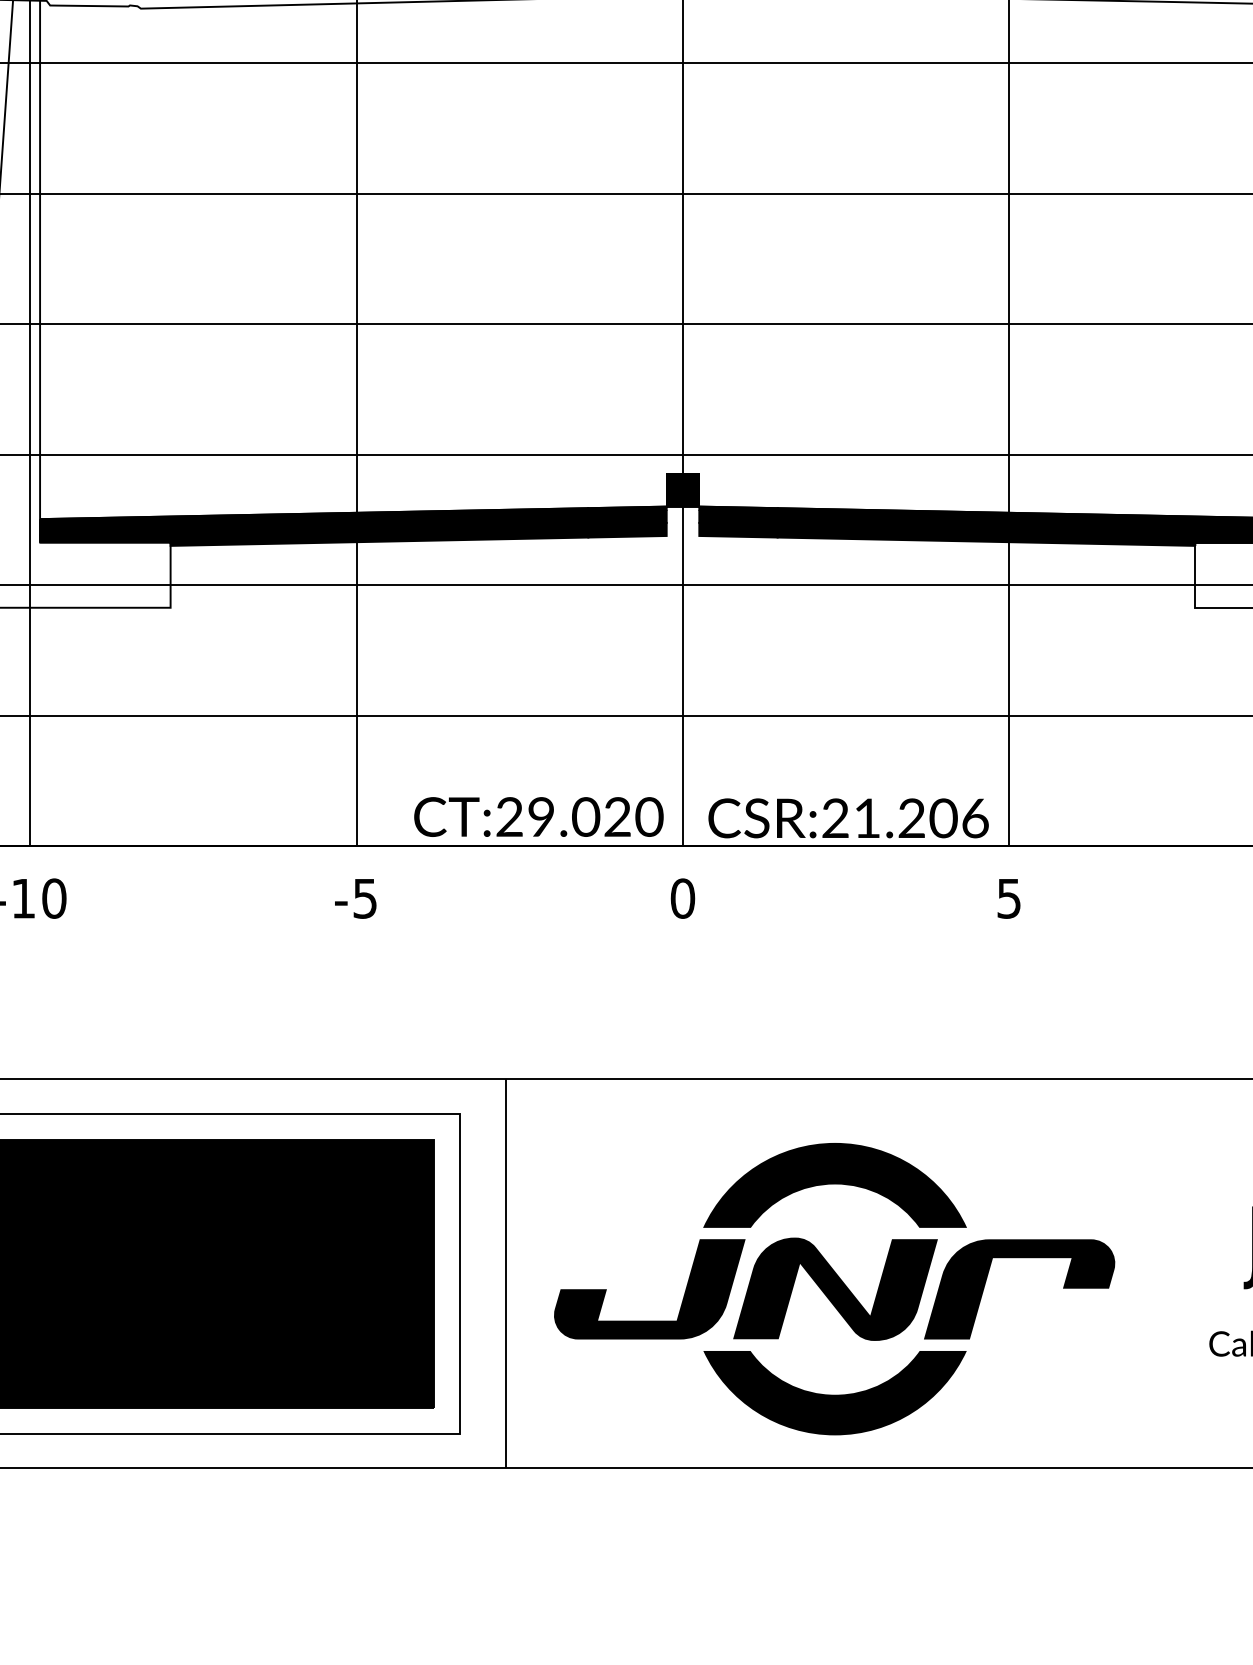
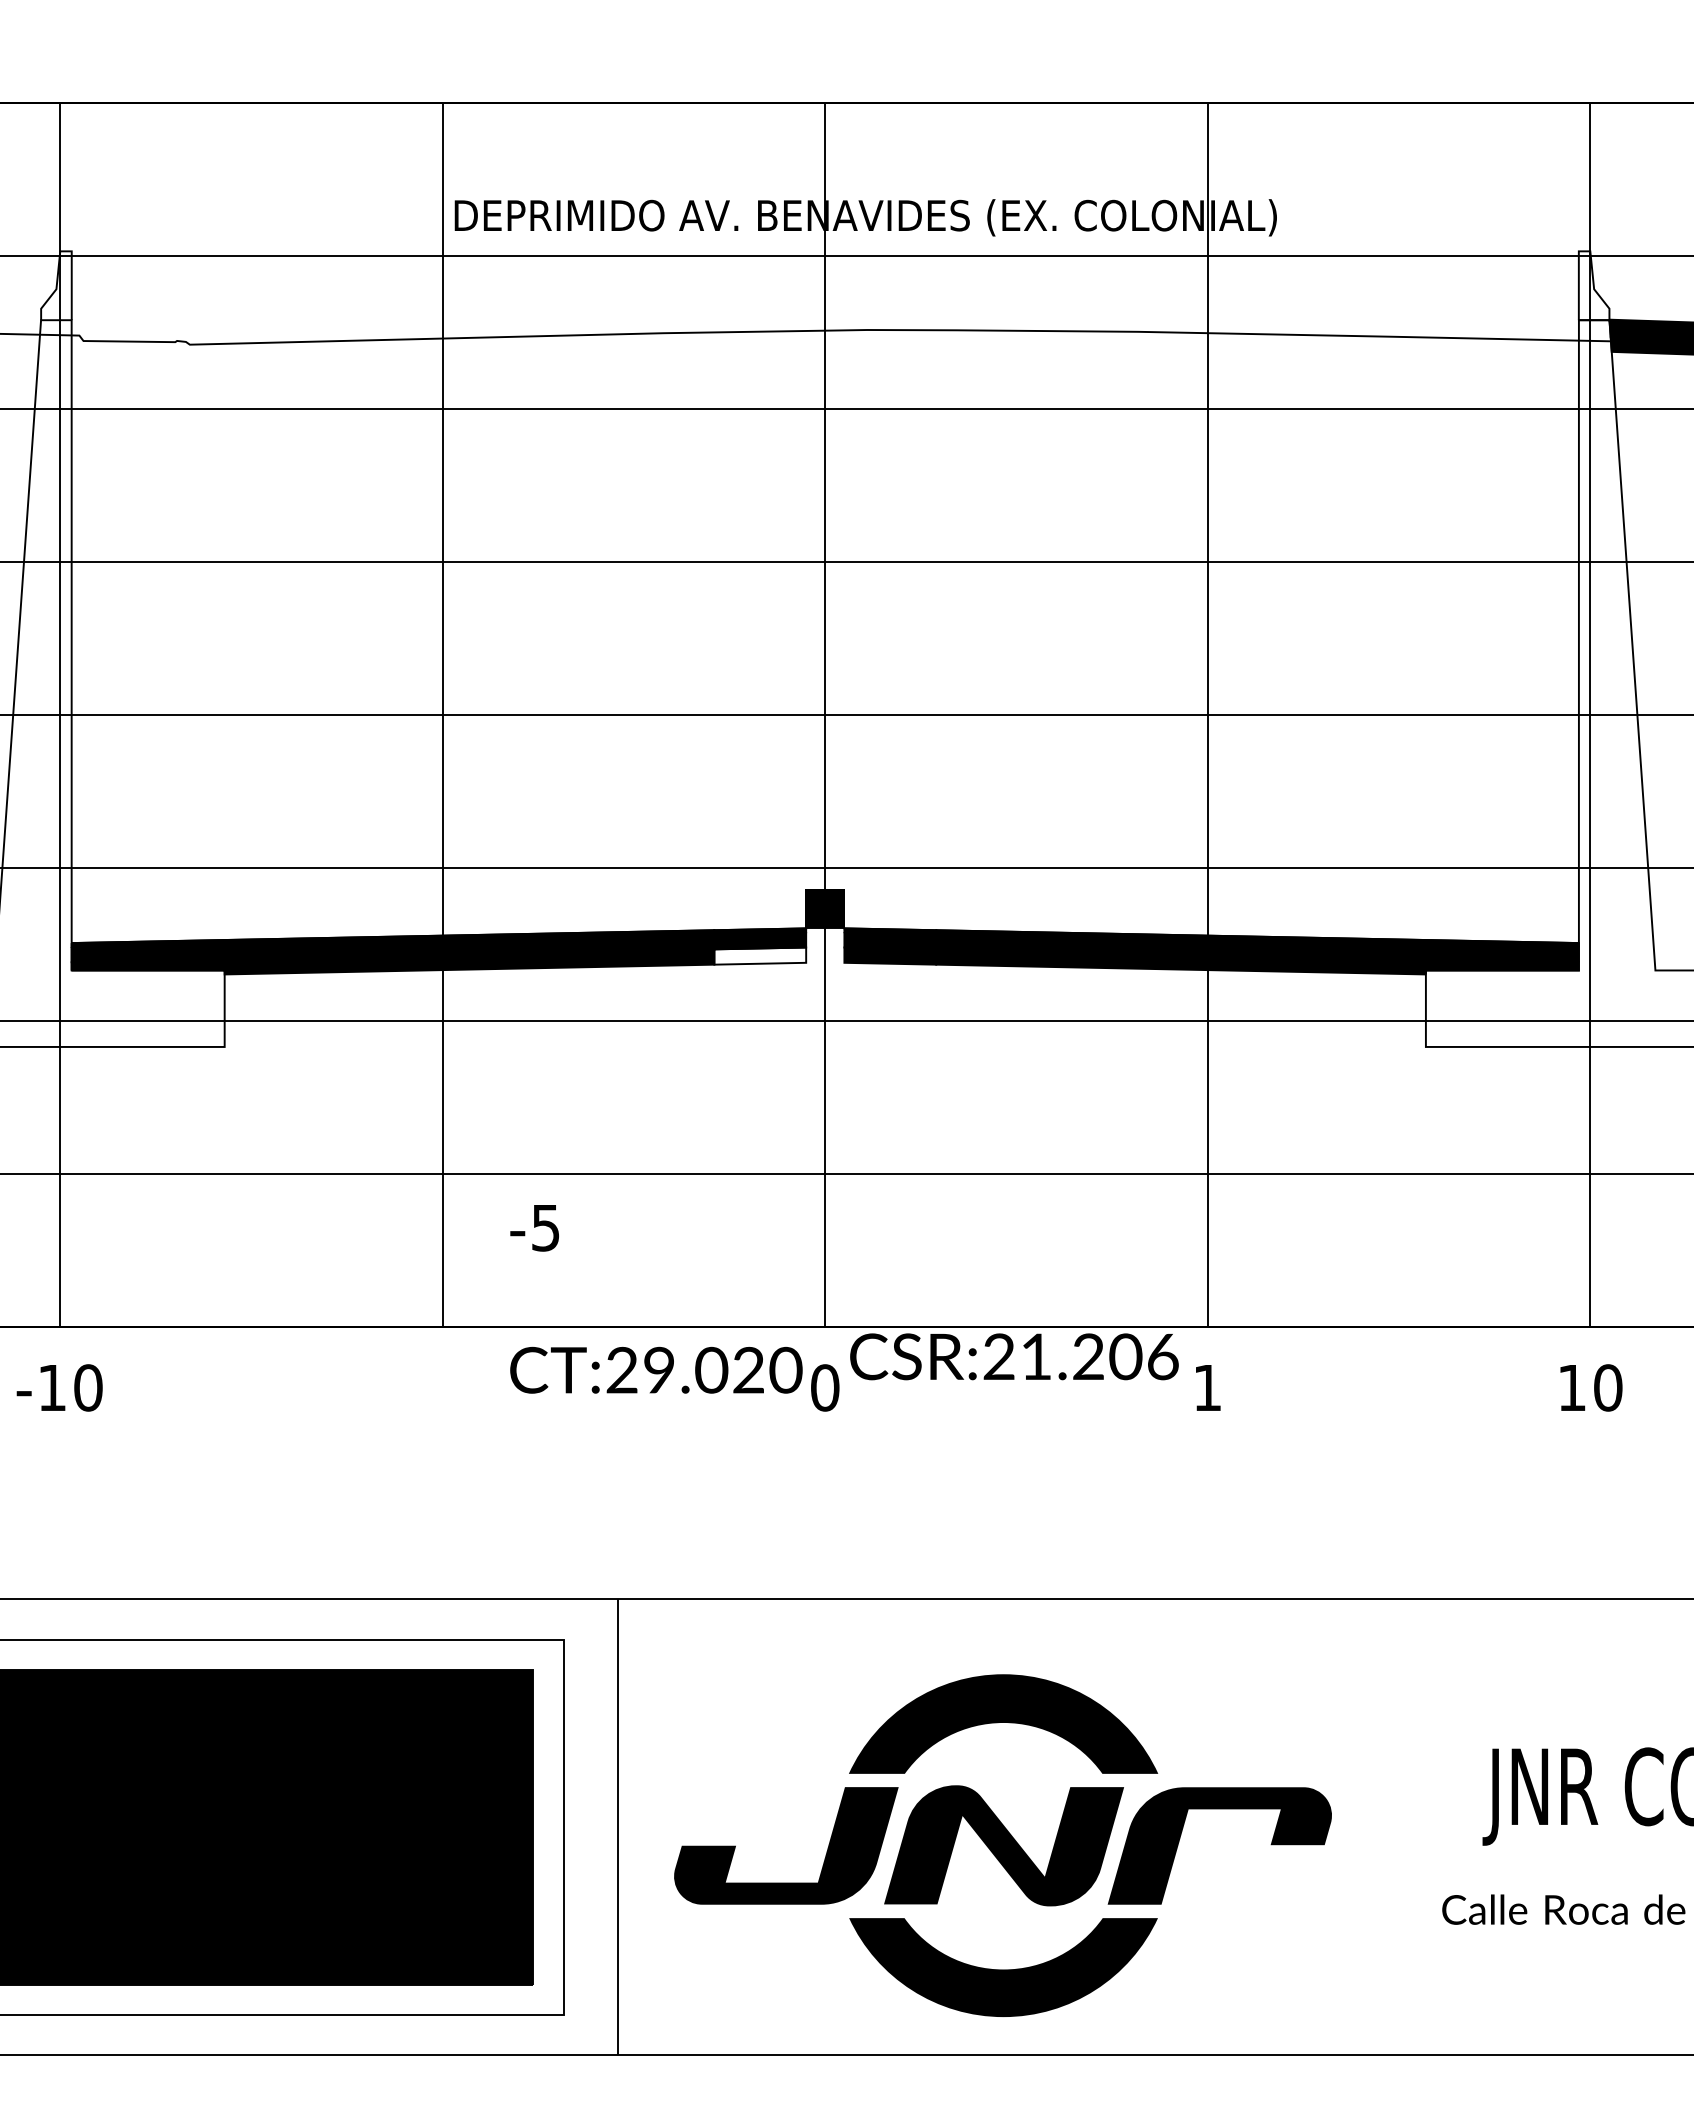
fill: (627, 529) -> (760, 955), removed
text: (538, 816) -> (656, 1369), moved
text: (848, 818) -> (1014, 1356), moved
text: (355, 899) -> (534, 1228), moved
text: (1009, 899) -> (1207, 1388), 5 -> 1

